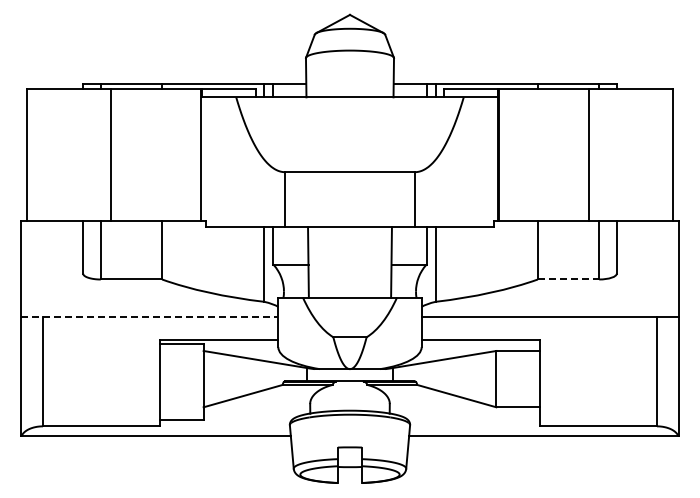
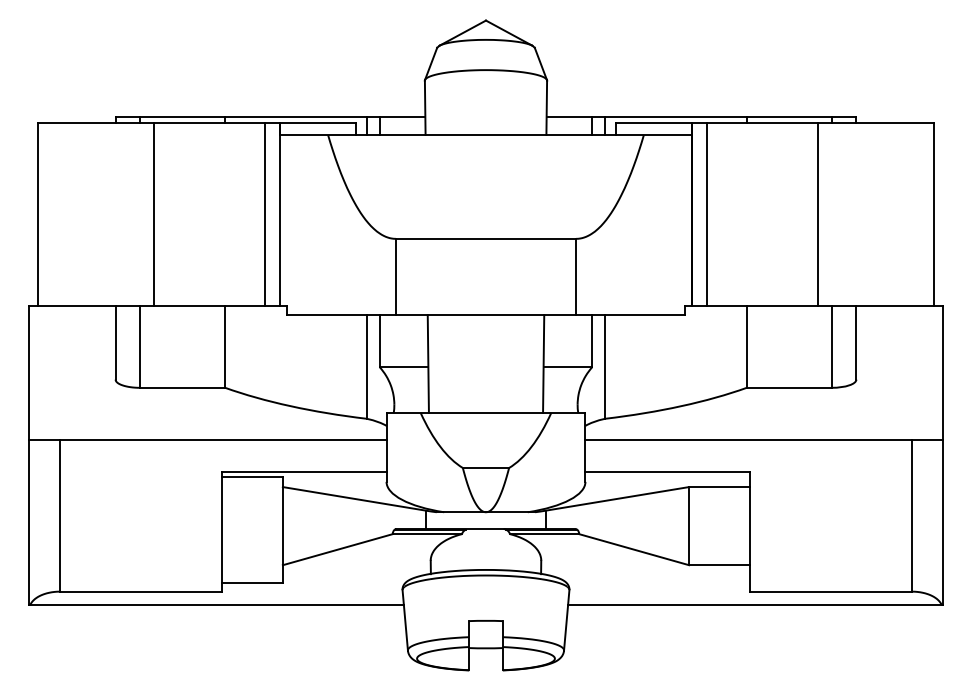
line: (190, 154) -> (264, 214), added
line: (509, 154) -> (707, 214), added
line: (568, 279) -> (789, 387), dashed -> solid
line: (149, 317) -> (207, 440), dashed -> solid

